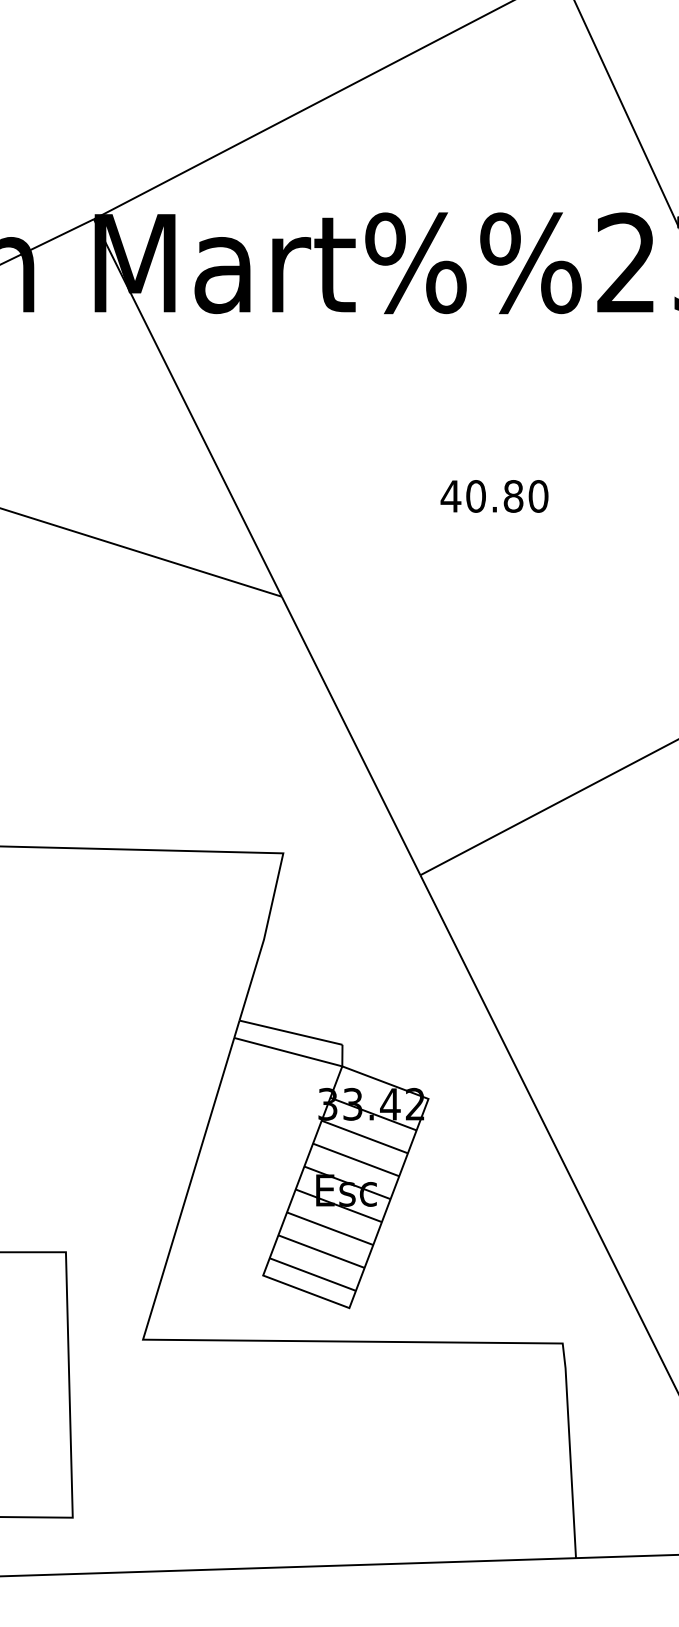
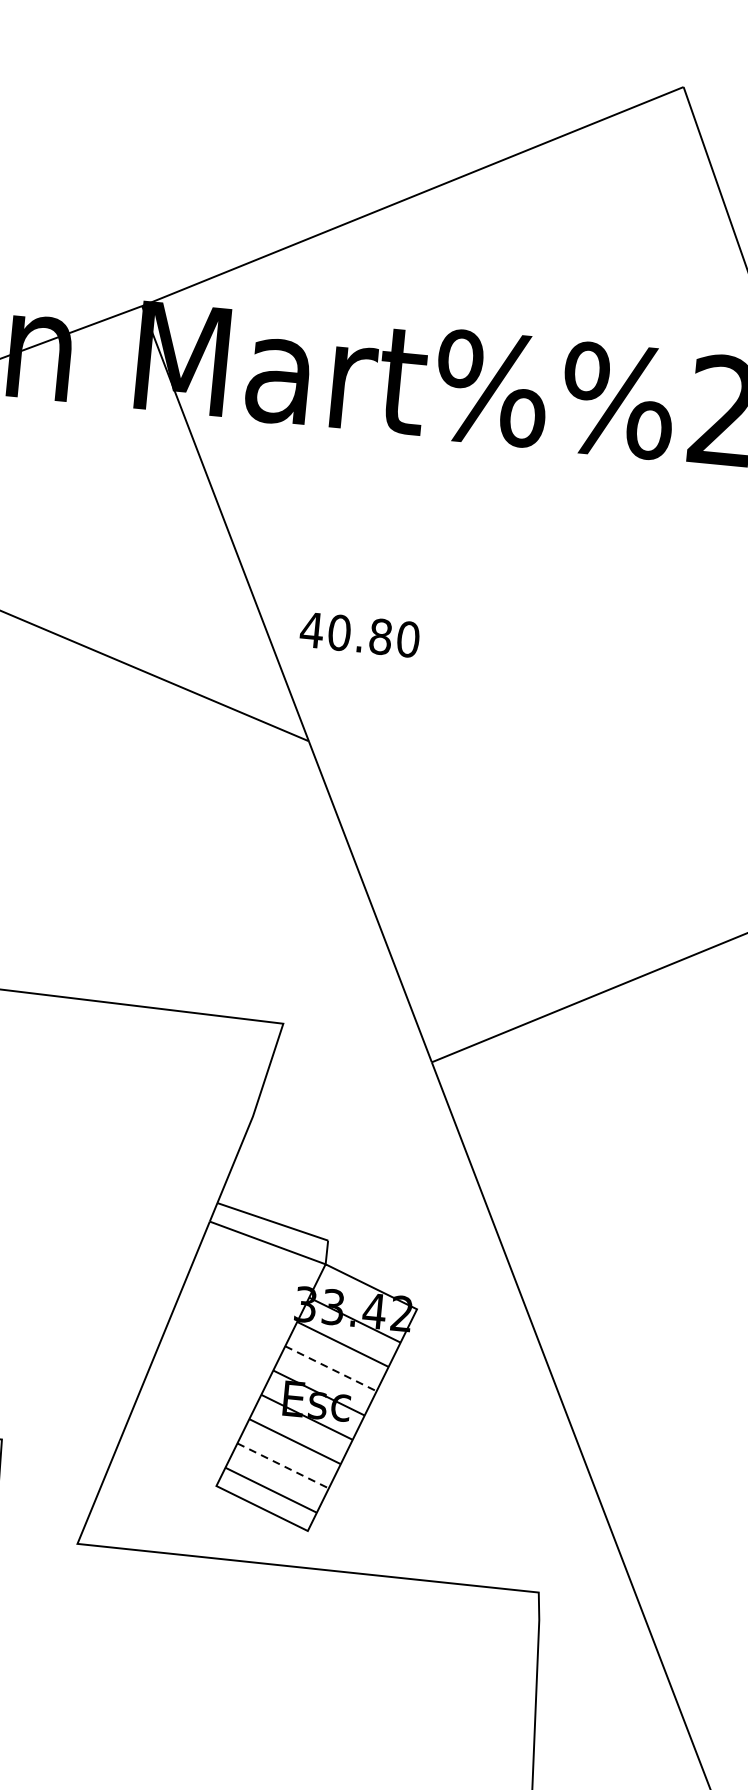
text: (494, 496) -> (359, 634), moved
line: (356, 1160) -> (331, 1369), solid -> dashed
line: (321, 1251) -> (283, 1465), solid -> dashed

